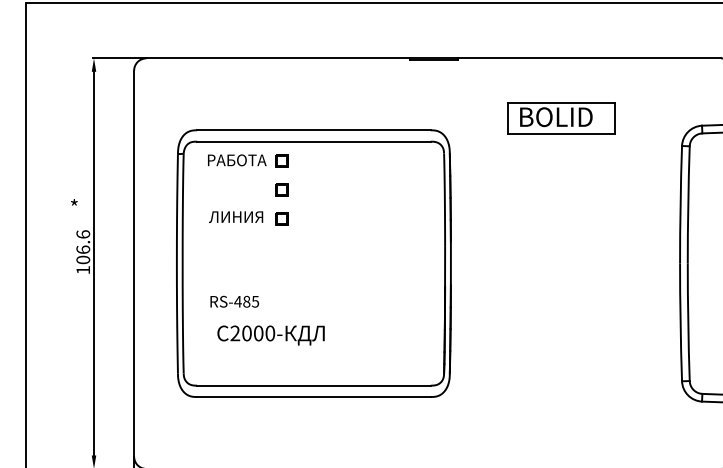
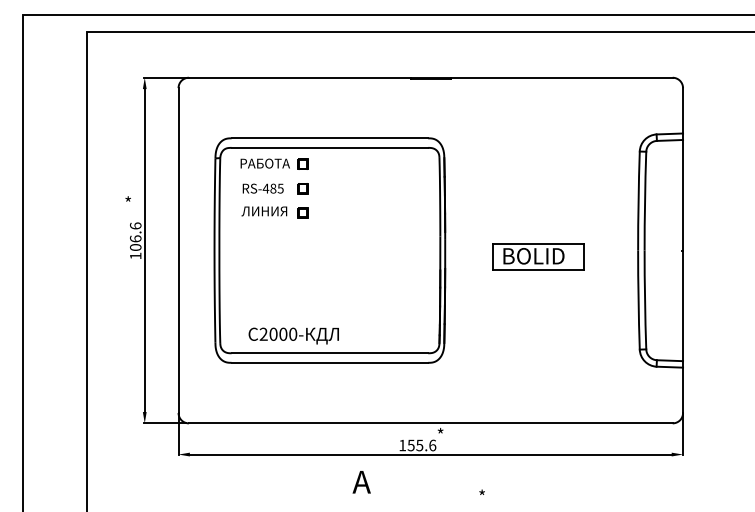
part: (561, 117) -> (538, 256), moved
text: (233, 301) -> (262, 188), moved
text: (270, 334) -> (293, 335), moved

